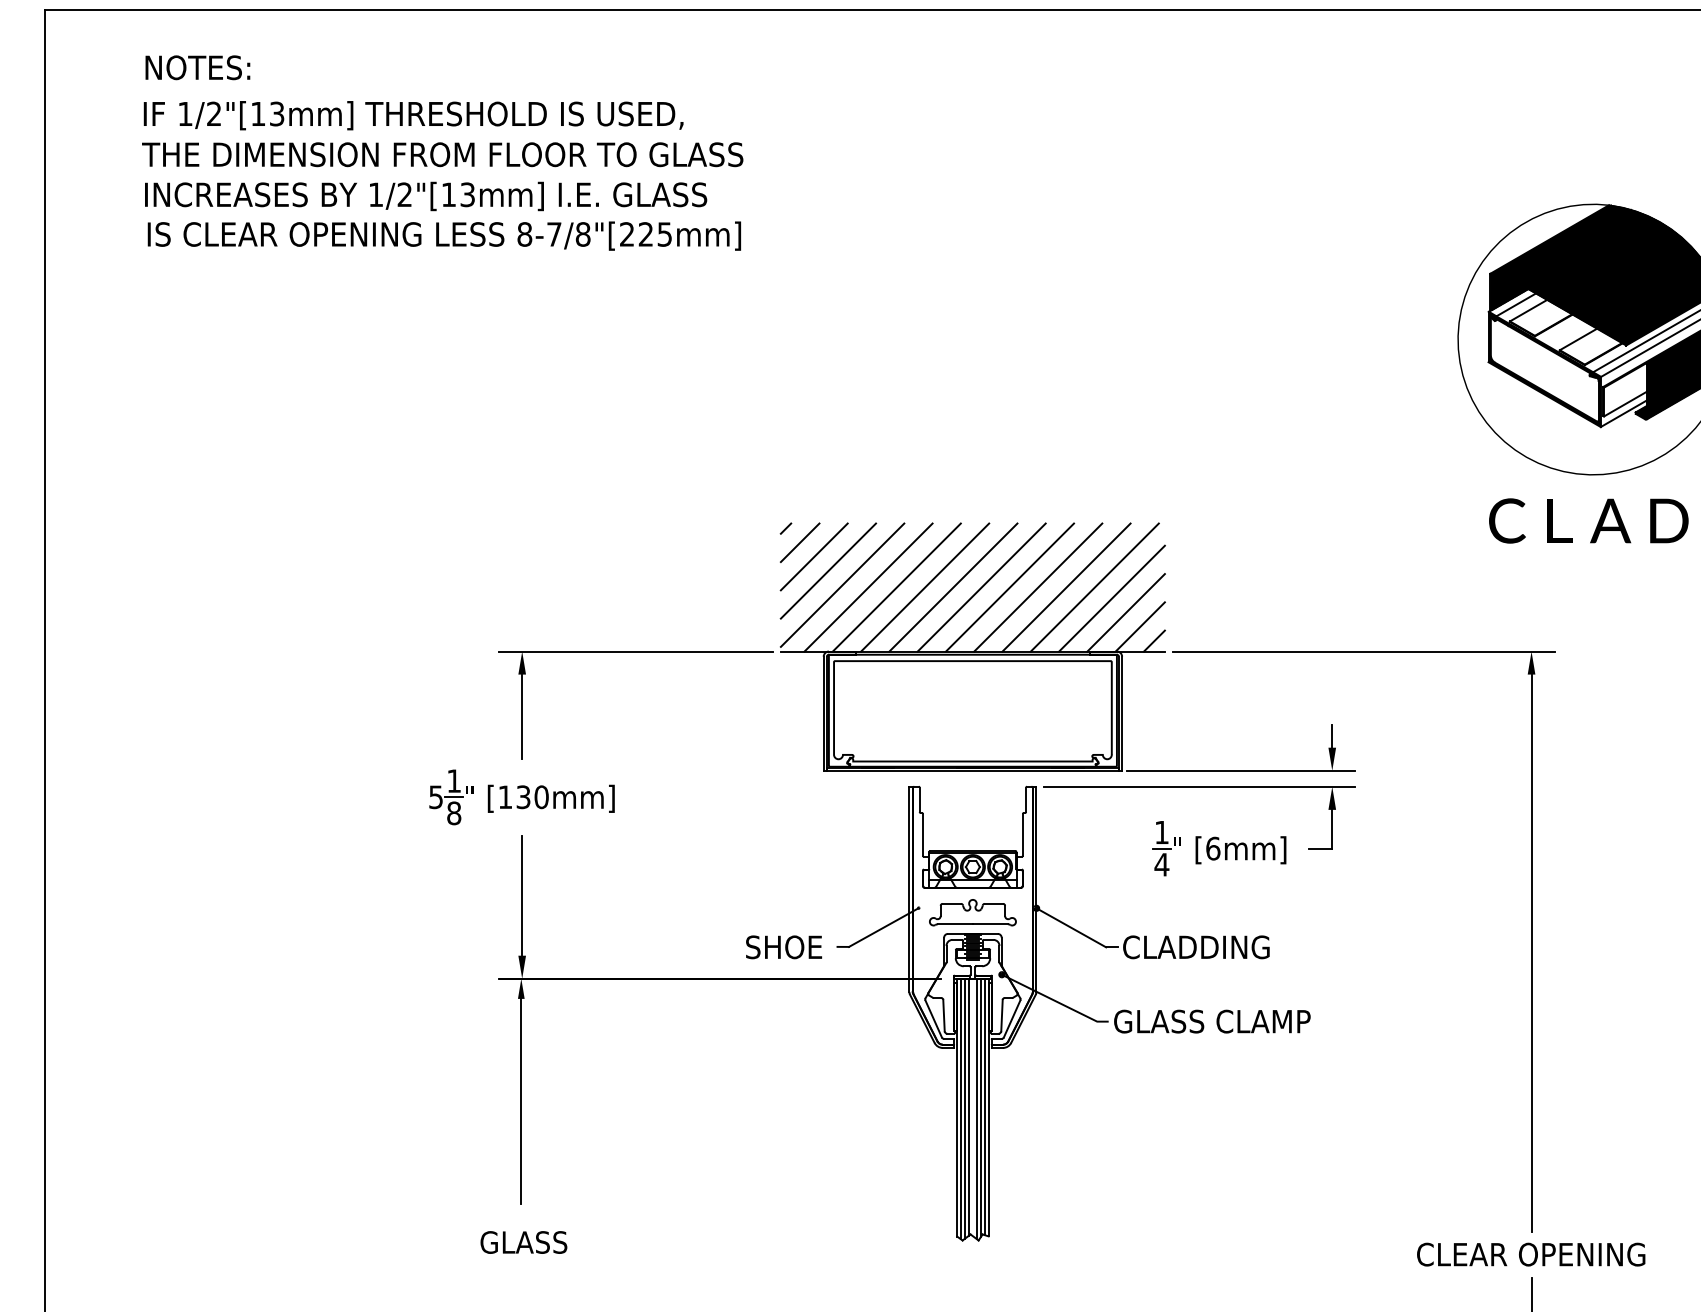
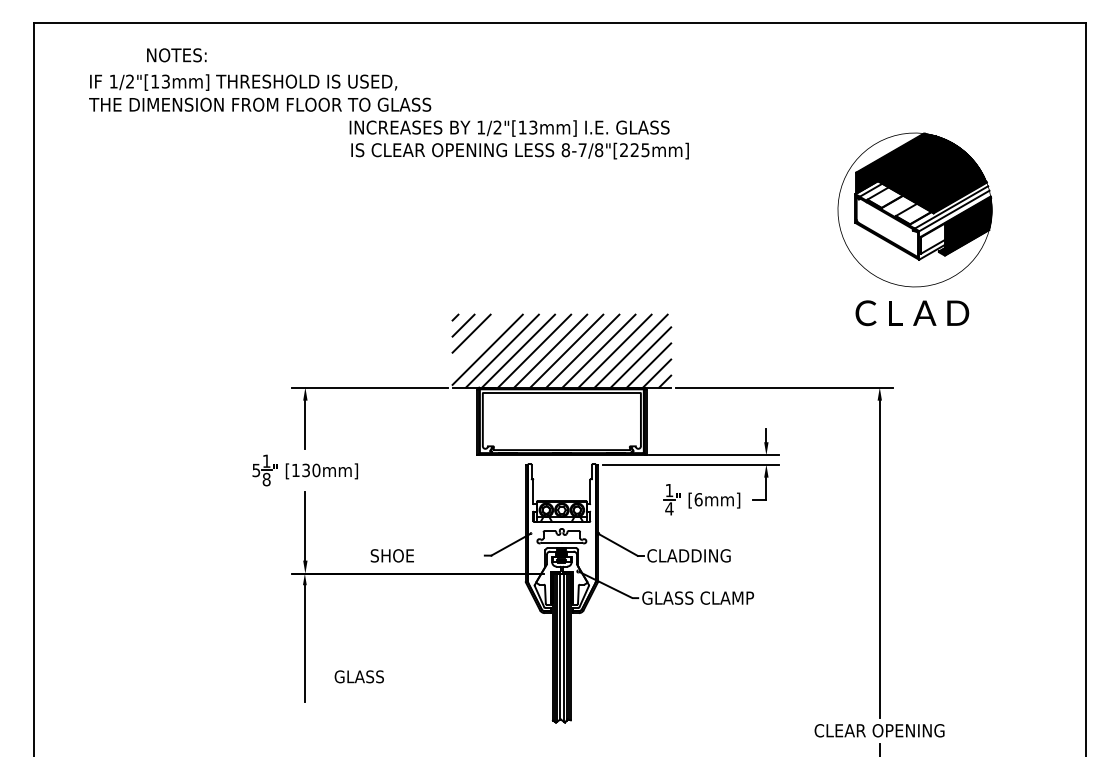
text: (197, 68) -> (176, 55), moved
text: (441, 215) -> (518, 139), moved
line: (828, 570) -> (479, 341), removed
text: (782, 946) -> (391, 555), moved
text: (522, 1241) -> (358, 676), moved

